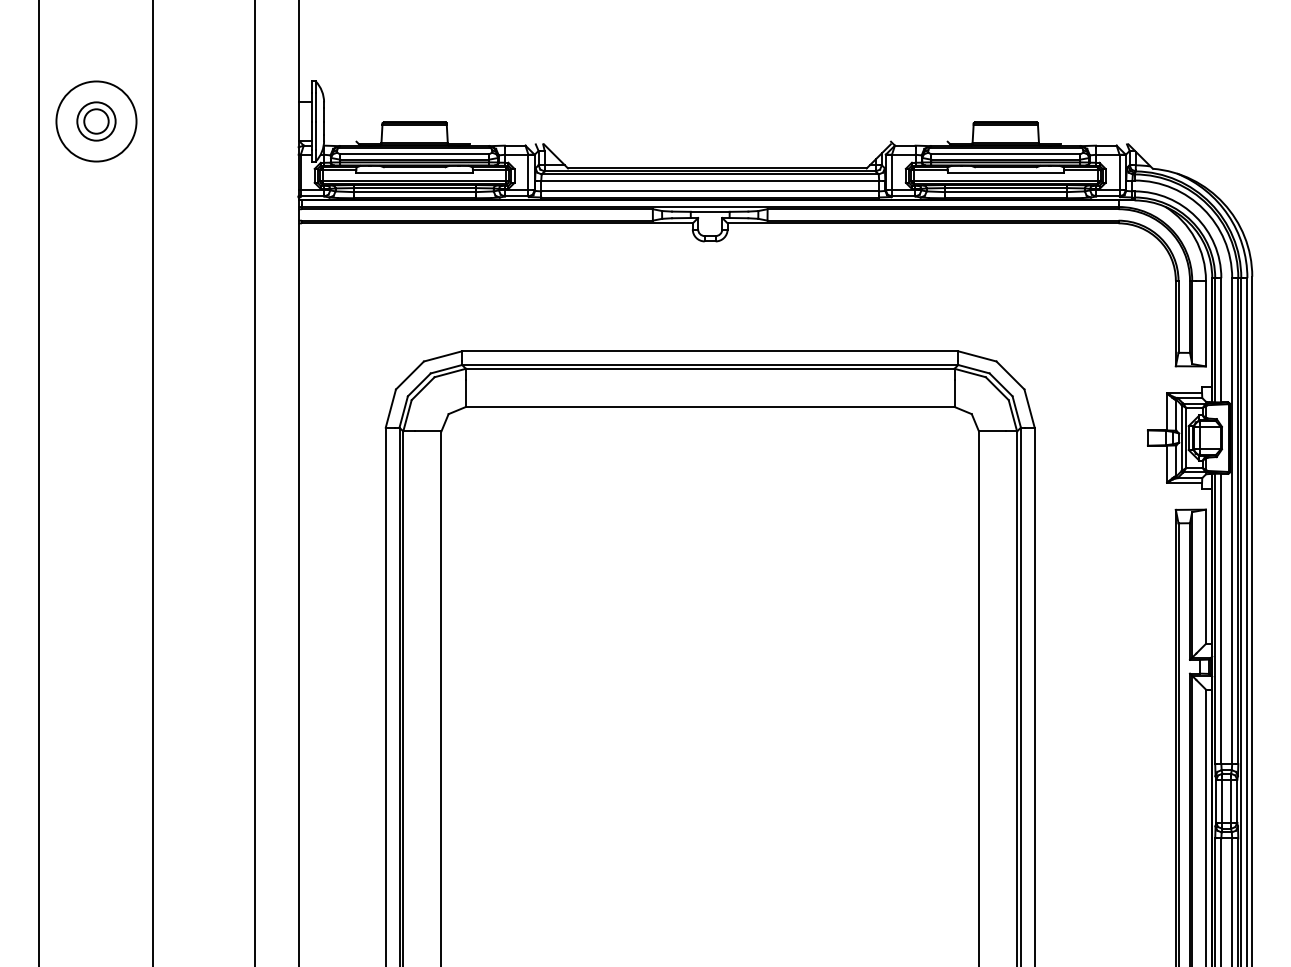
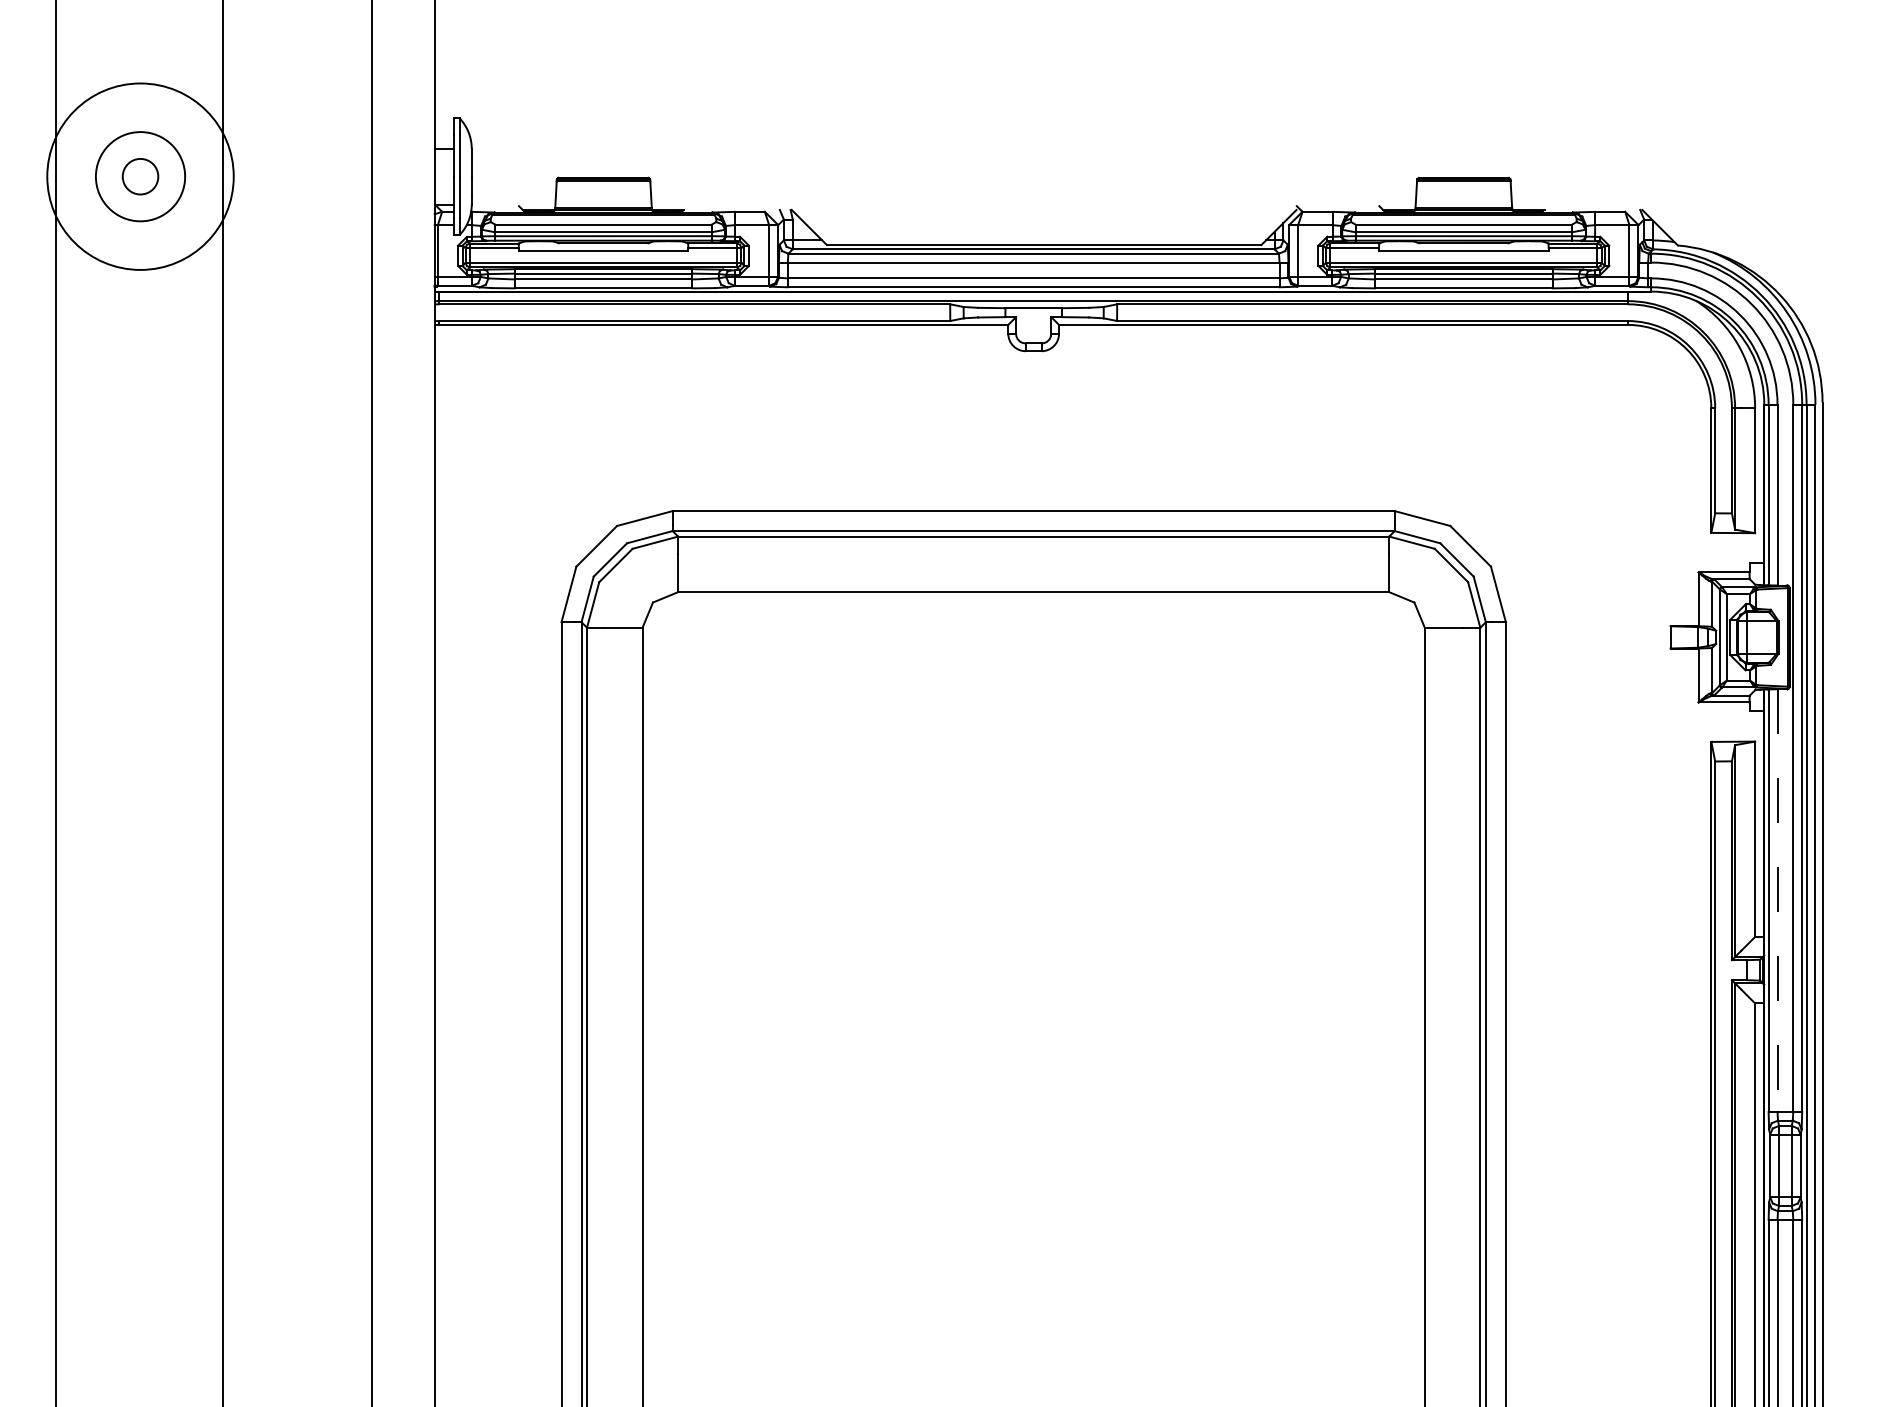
circle: (96, 121) -> (140, 176), size x1.6
circle: (96, 121) -> (140, 176), size x1.6
line: (1221, 619) -> (1777, 901), solid -> dashed

